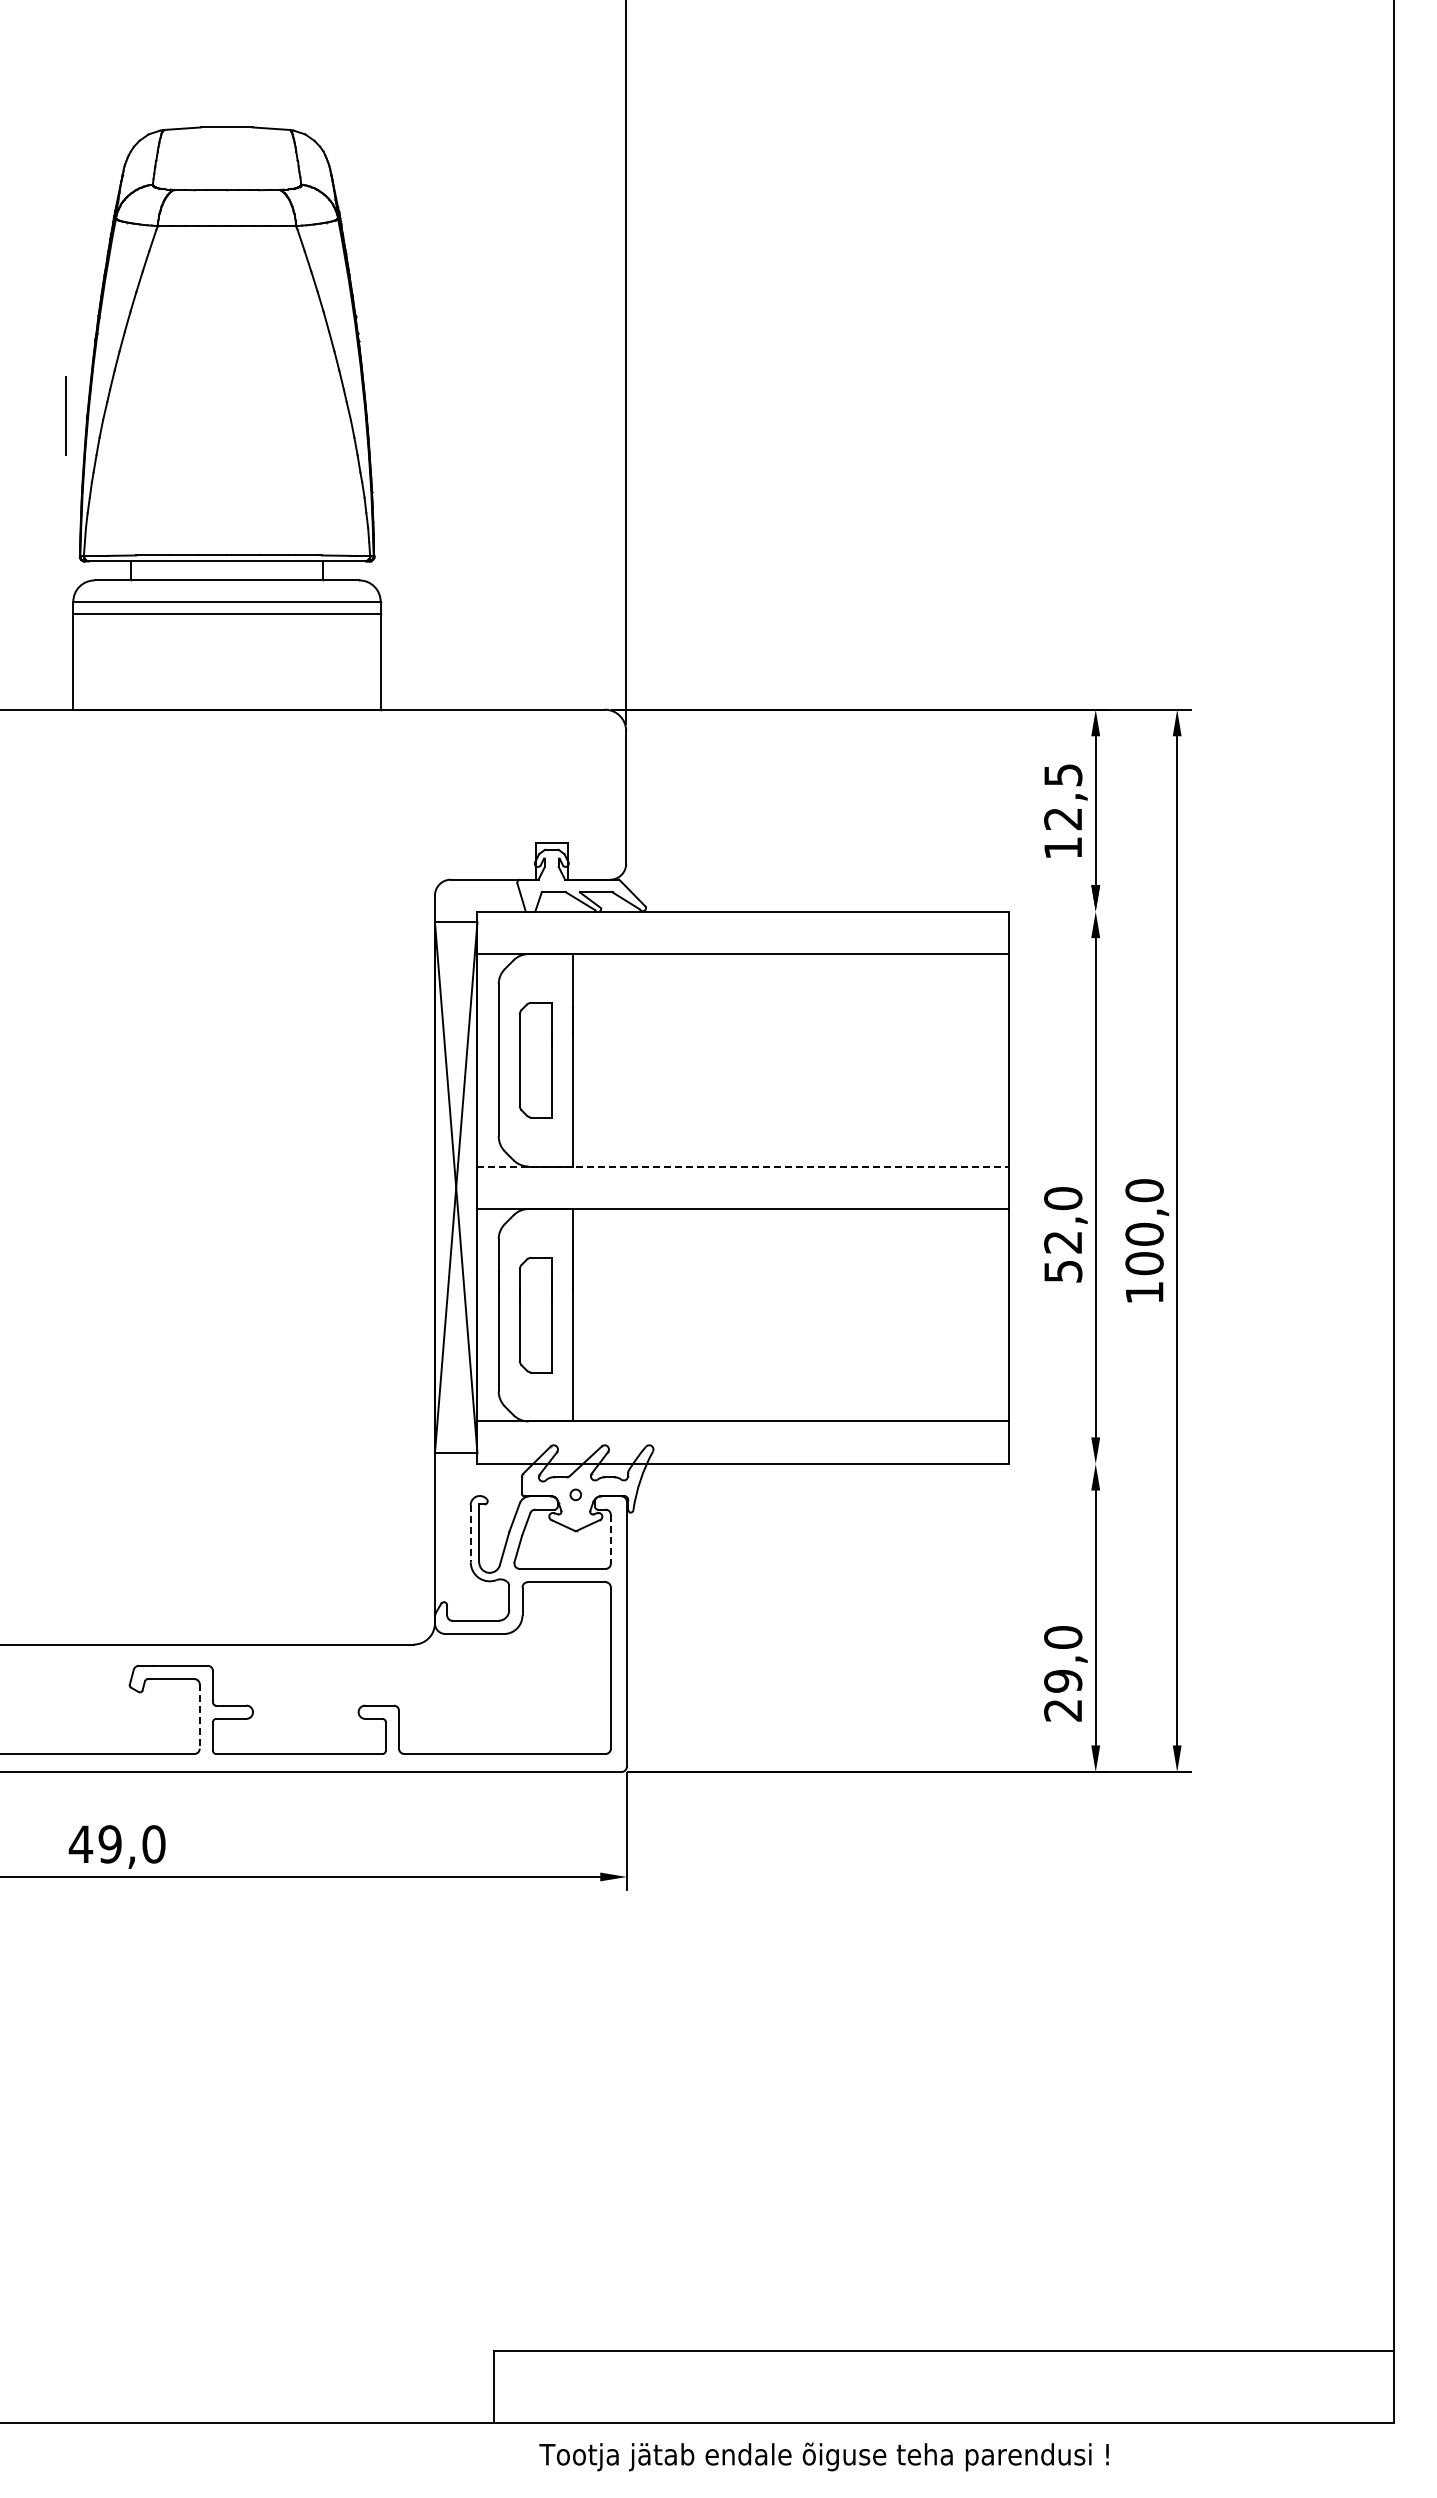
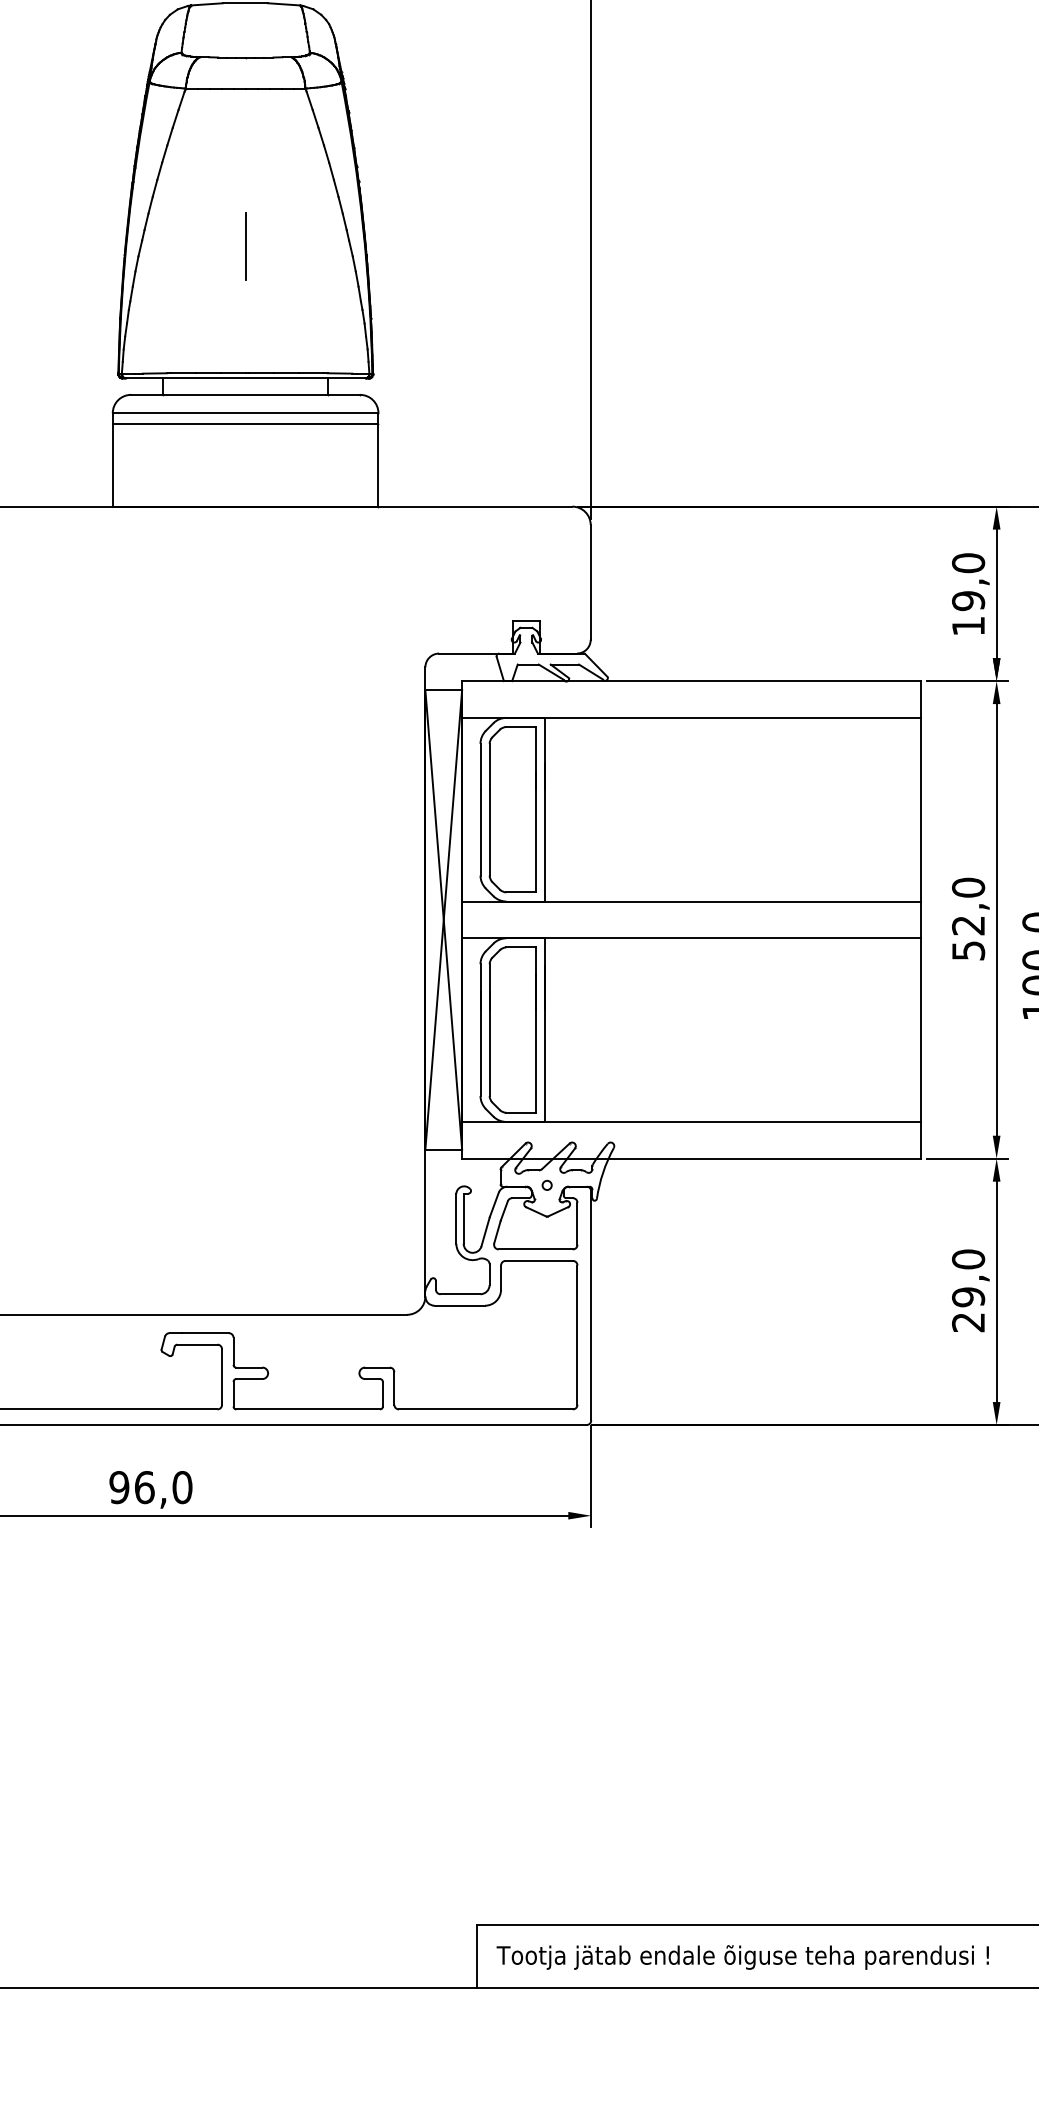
line: (65, 415) -> (245, 246), moved
text: (1063, 796) -> (968, 581), 12,5 -> 19,0
line: (1062, 911) -> (967, 681), added
part: (535, 1059) -> (512, 809), size x1.67
line: (743, 1166) -> (692, 901), dashed -> solid
text: (1065, 1234) -> (970, 918), moved
part: (535, 1314) -> (512, 1029), size x1.67
line: (1062, 1463) -> (967, 1158), added
line: (470, 1533) -> (456, 1218), dashed -> solid
line: (610, 1539) -> (577, 1223), dashed -> solid
text: (1065, 1673) -> (970, 1290), moved
line: (199, 1717) -> (221, 1377), dashed -> solid
text: (94, 1844) -> (131, 1487), 49,0 -> 96,0
text: (823, 2456) -> (742, 1957), moved

